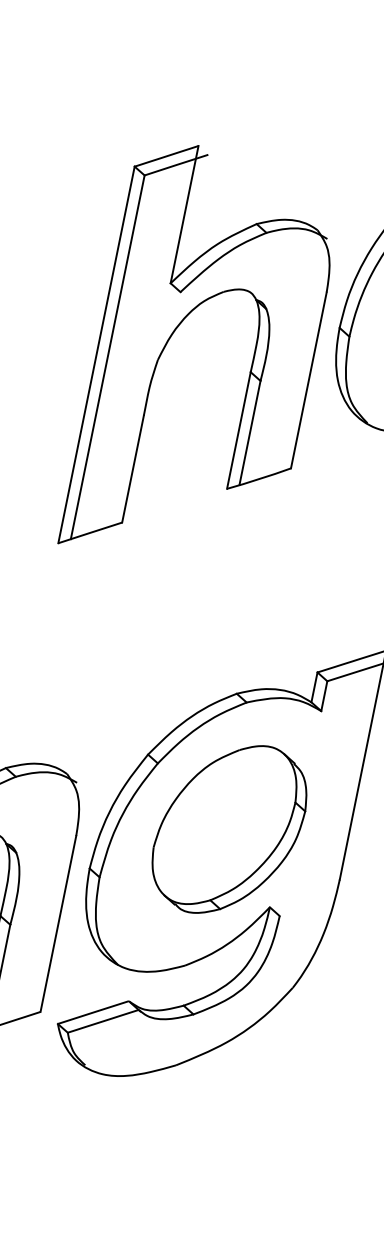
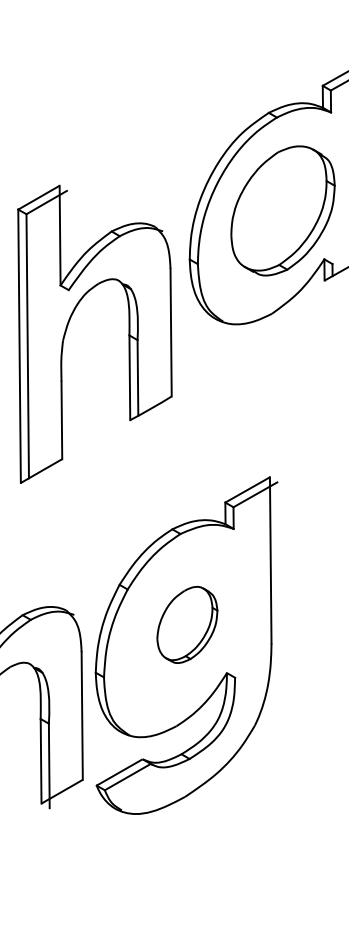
part: (169, 340) -> (68, 325), moved
part: (229, 828) -> (187, 624), size x0.6

